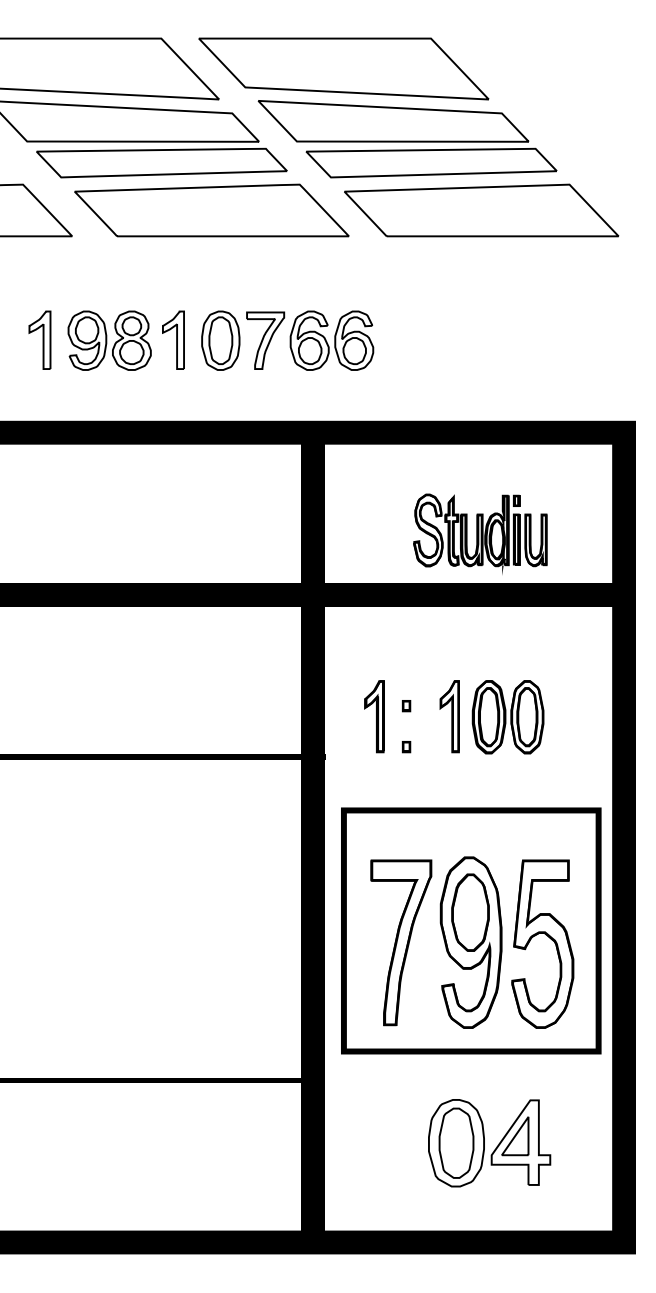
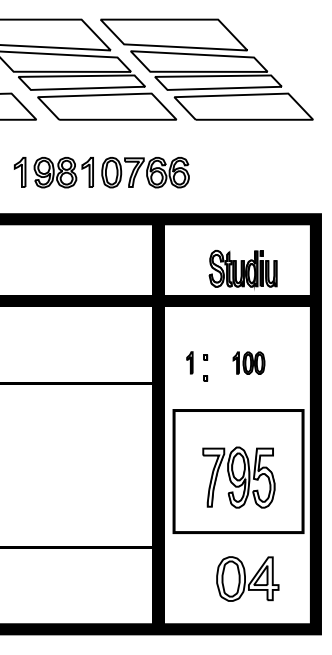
part: (374, 715) -> (189, 362), size x0.6
part: (490, 717) -> (248, 363), size x0.6
part: (471, 942) -> (238, 477), size x0.7

